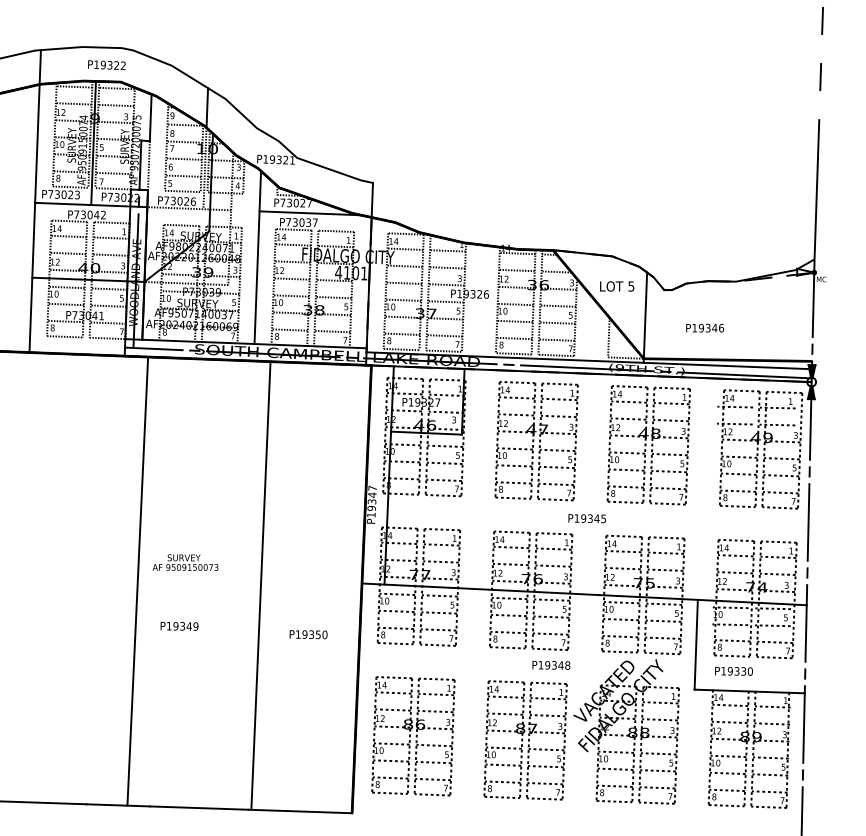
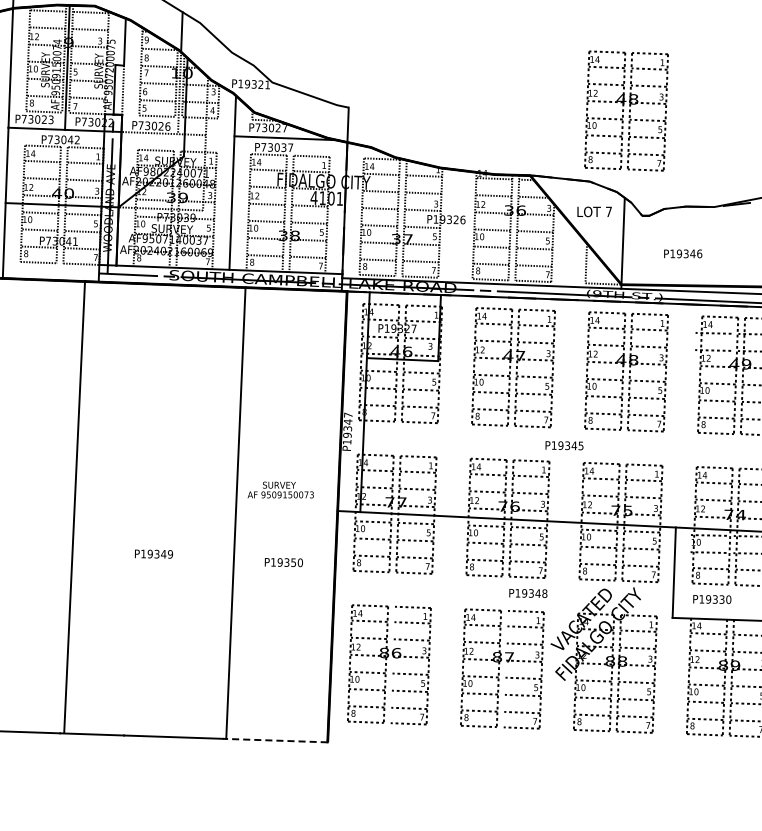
part: (648, 186) -> (626, 111), added
text: (631, 286) -> (609, 211), 5 -> 7
text: (185, 562) -> (280, 489), moved
line: (137, 581) -> (74, 506), moved
line: (416, 736) -> (392, 665), removed
line: (528, 740) -> (505, 669), removed
line: (299, 811) -> (274, 740), solid -> dashed

